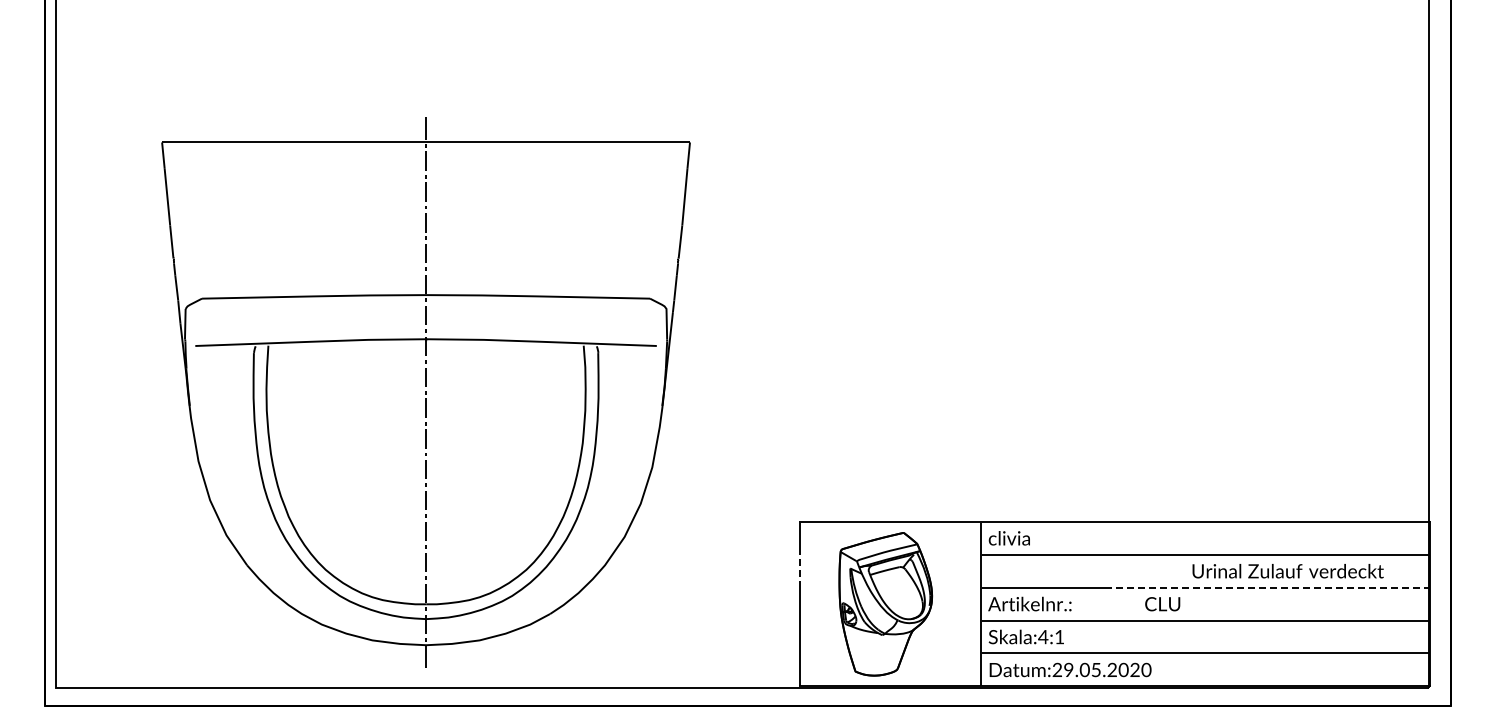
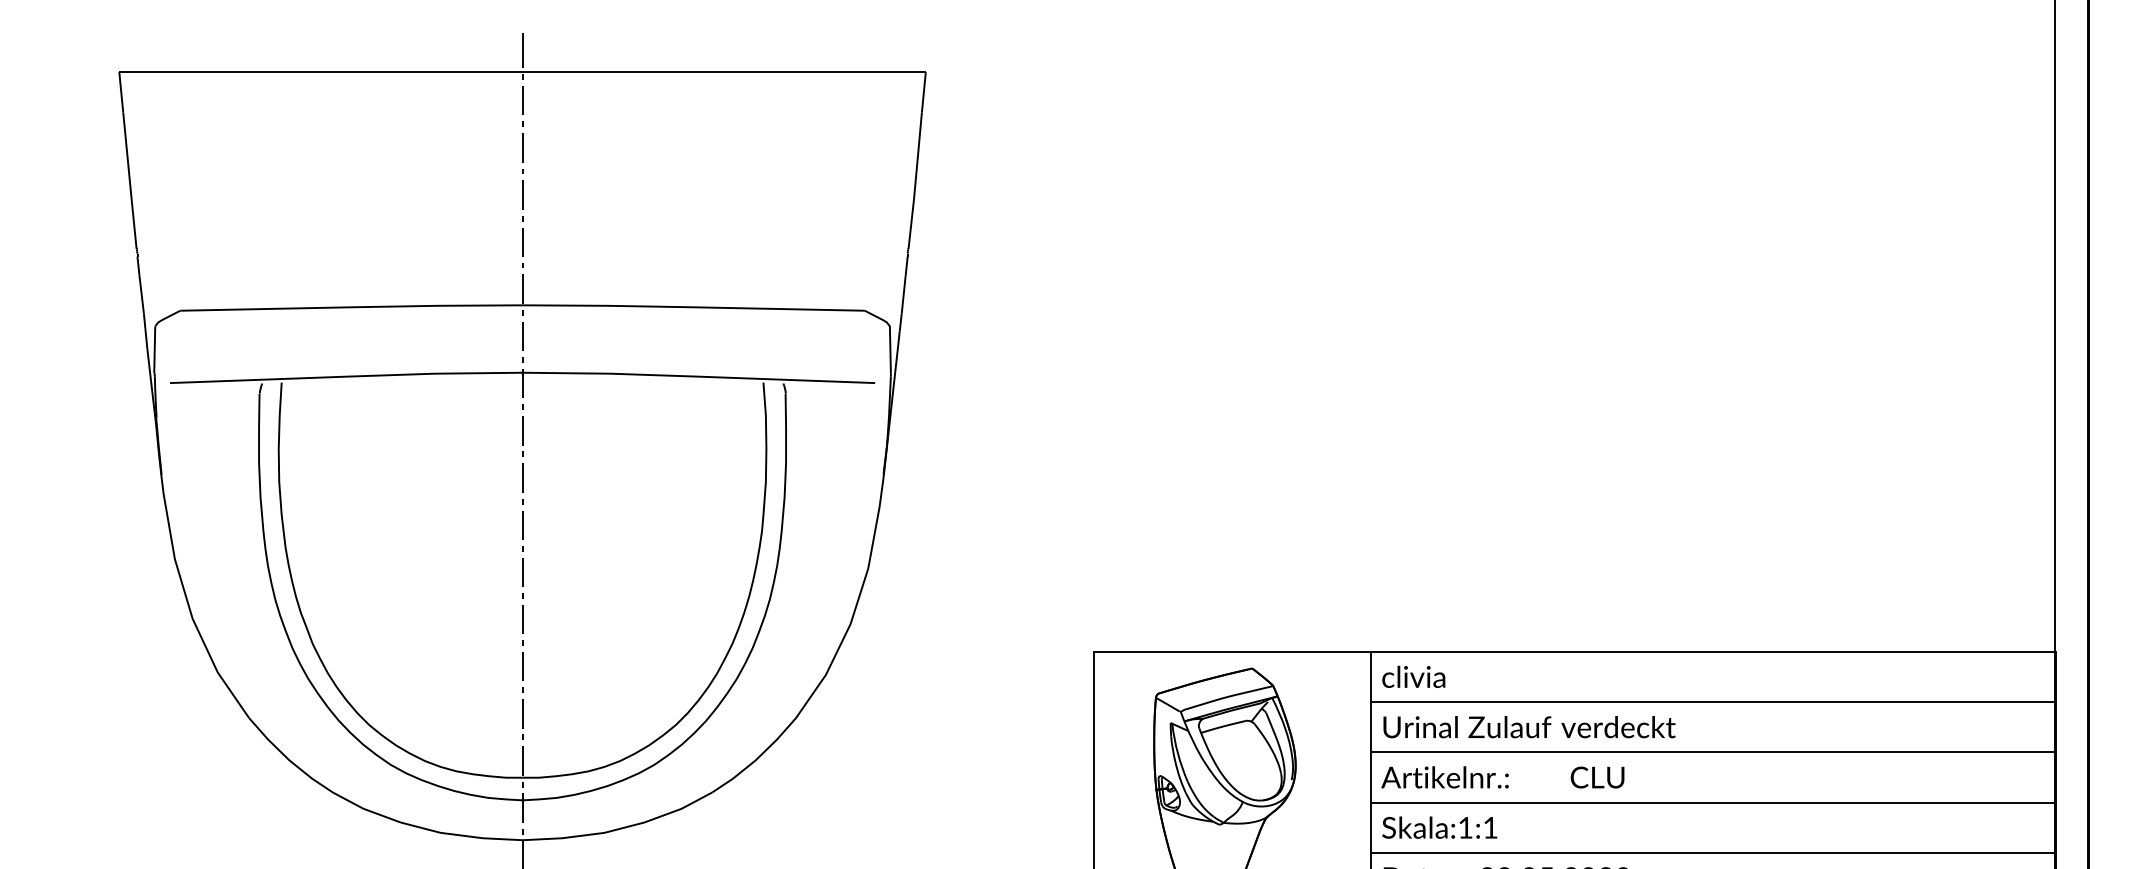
line: (800, 570) -> (1094, 726), dashed -> solid
text: (1287, 571) -> (1528, 727), moved
line: (1267, 587) -> (1808, 752), dashed -> solid
text: (1162, 604) -> (1597, 778), moved
text: (1043, 637) -> (1465, 828), Skala:4:1 -> Skala:1:1

